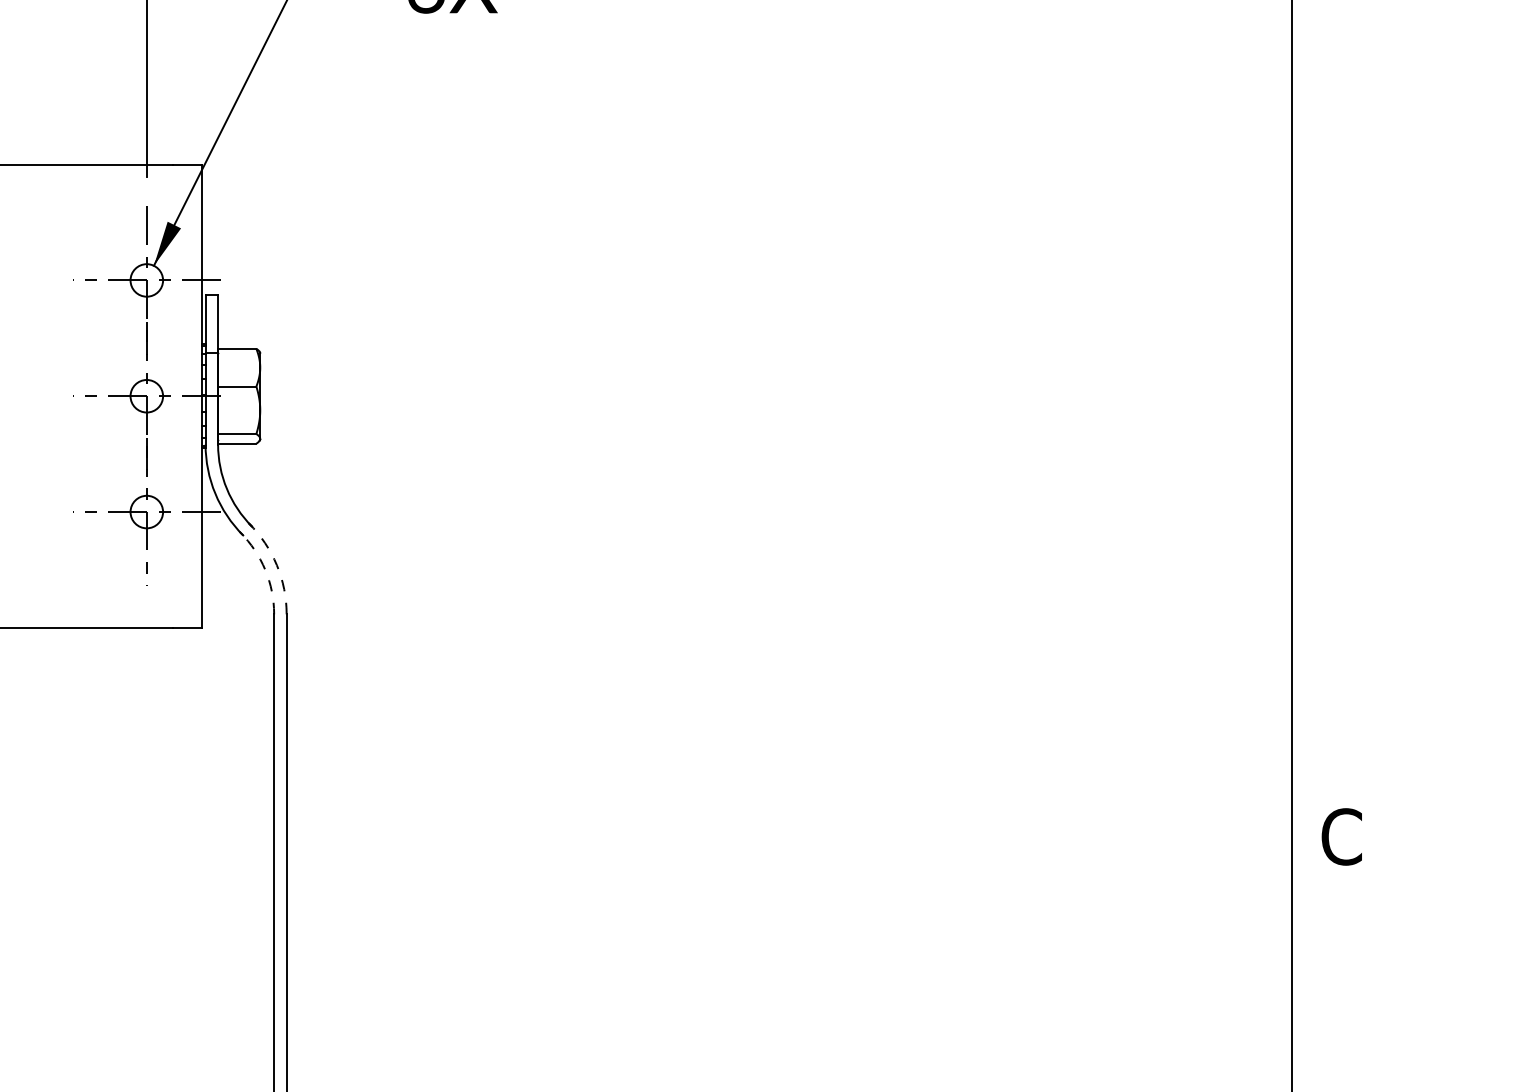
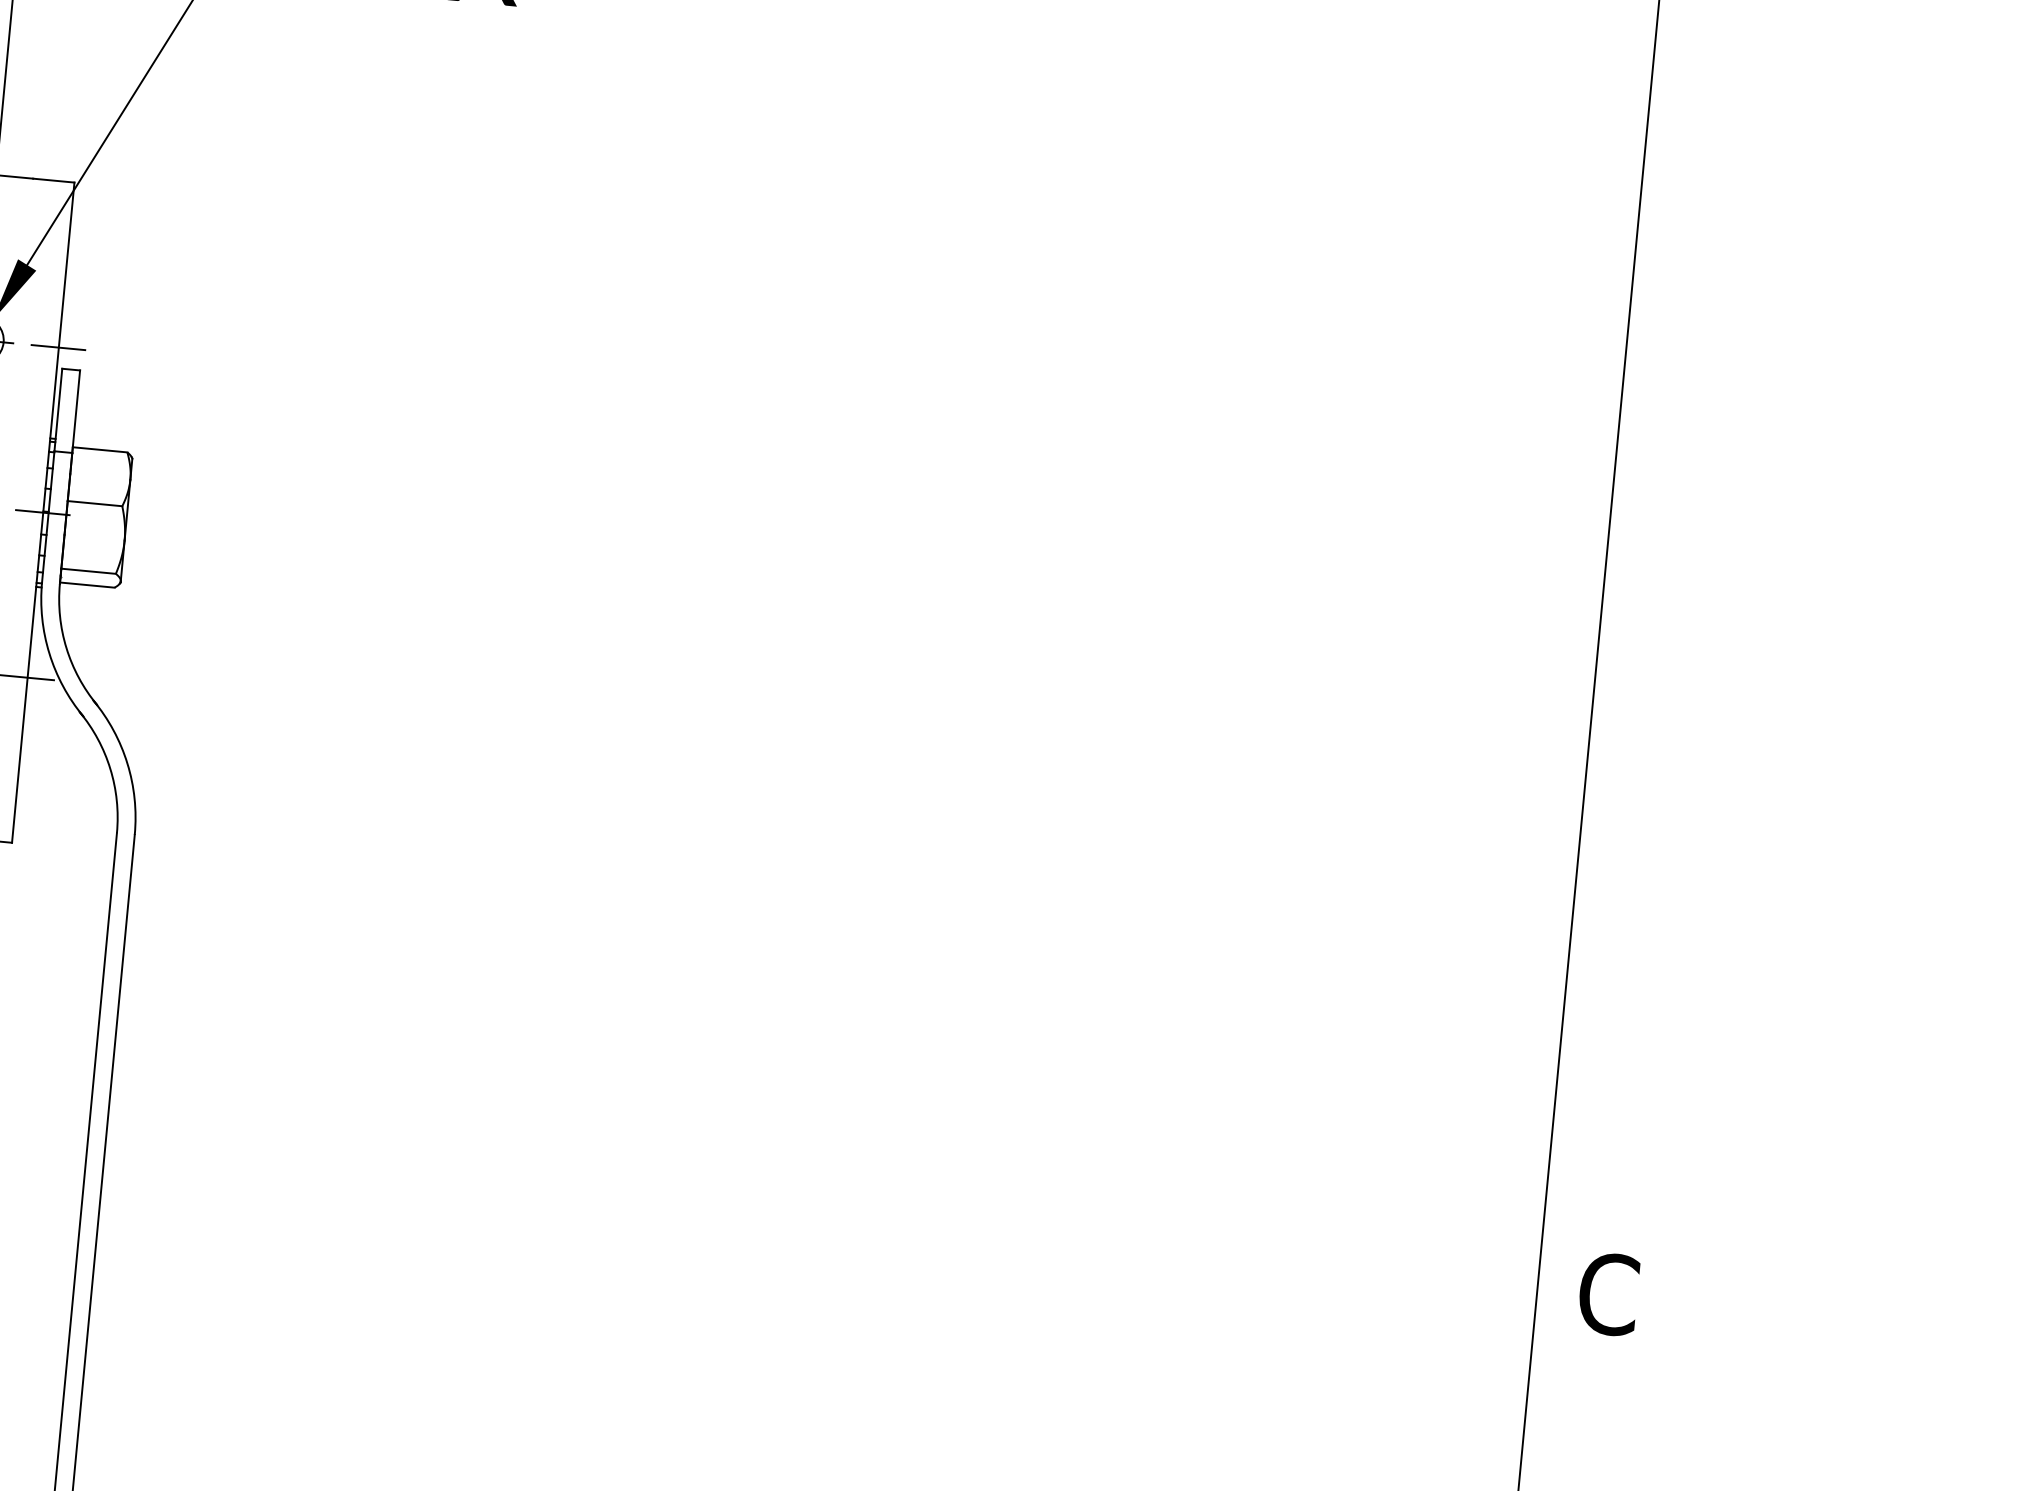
arc: (276, 565) -> (126, 763), dashed -> solid
arc: (265, 570) -> (110, 769), dashed -> solid

